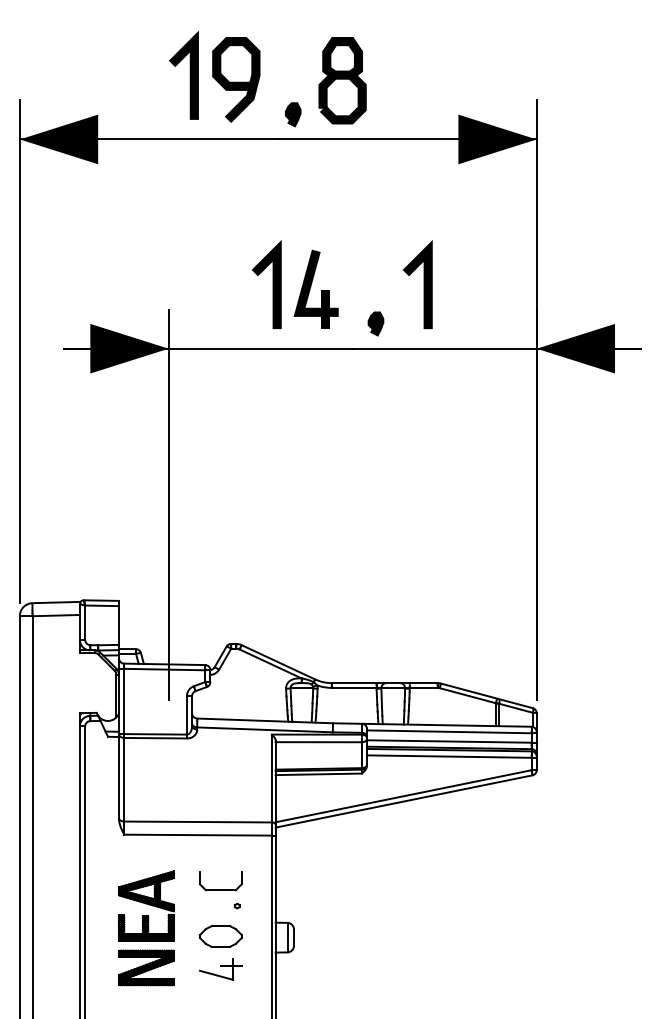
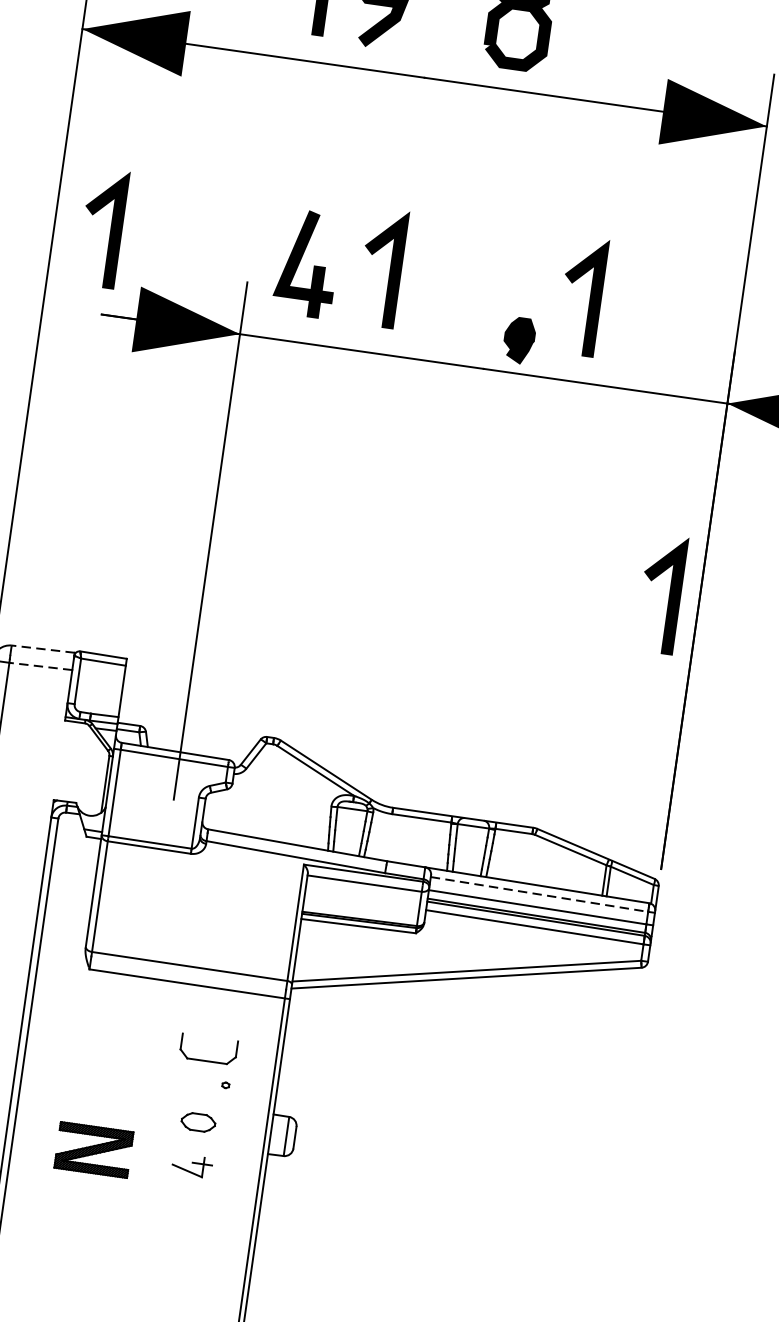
part: (293, 114) -> (449, 47), removed
line: (61, 284) -> (110, 228), added
part: (315, 288) -> (306, 262), moved
part: (375, 323) -> (518, 339), size x1.4
line: (513, 496) -> (668, 594), added
line: (56, 602) -> (43, 649), solid -> dashed
line: (56, 615) -> (41, 666), solid -> dashed
line: (449, 731) -> (539, 894), solid -> dashed
part: (146, 905) -> (105, 1067), removed
part: (220, 936) -> (197, 1122), size x0.6
part: (220, 969) -> (191, 1166), size x0.7

